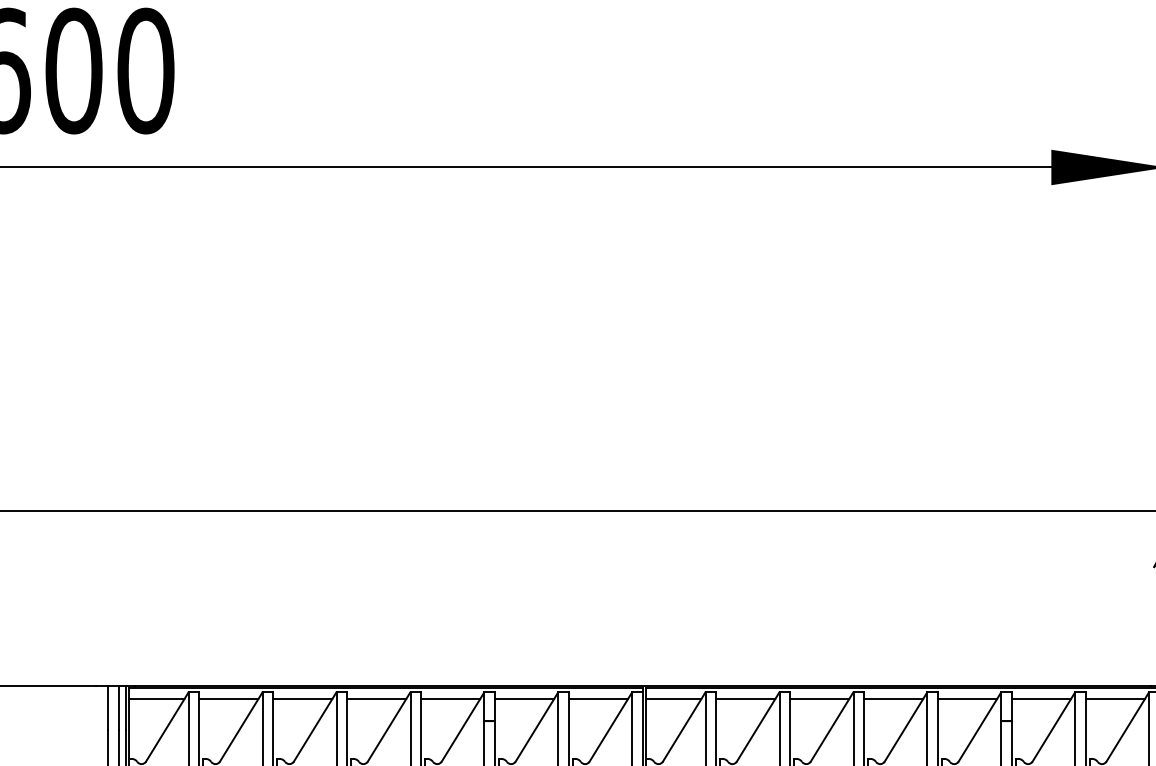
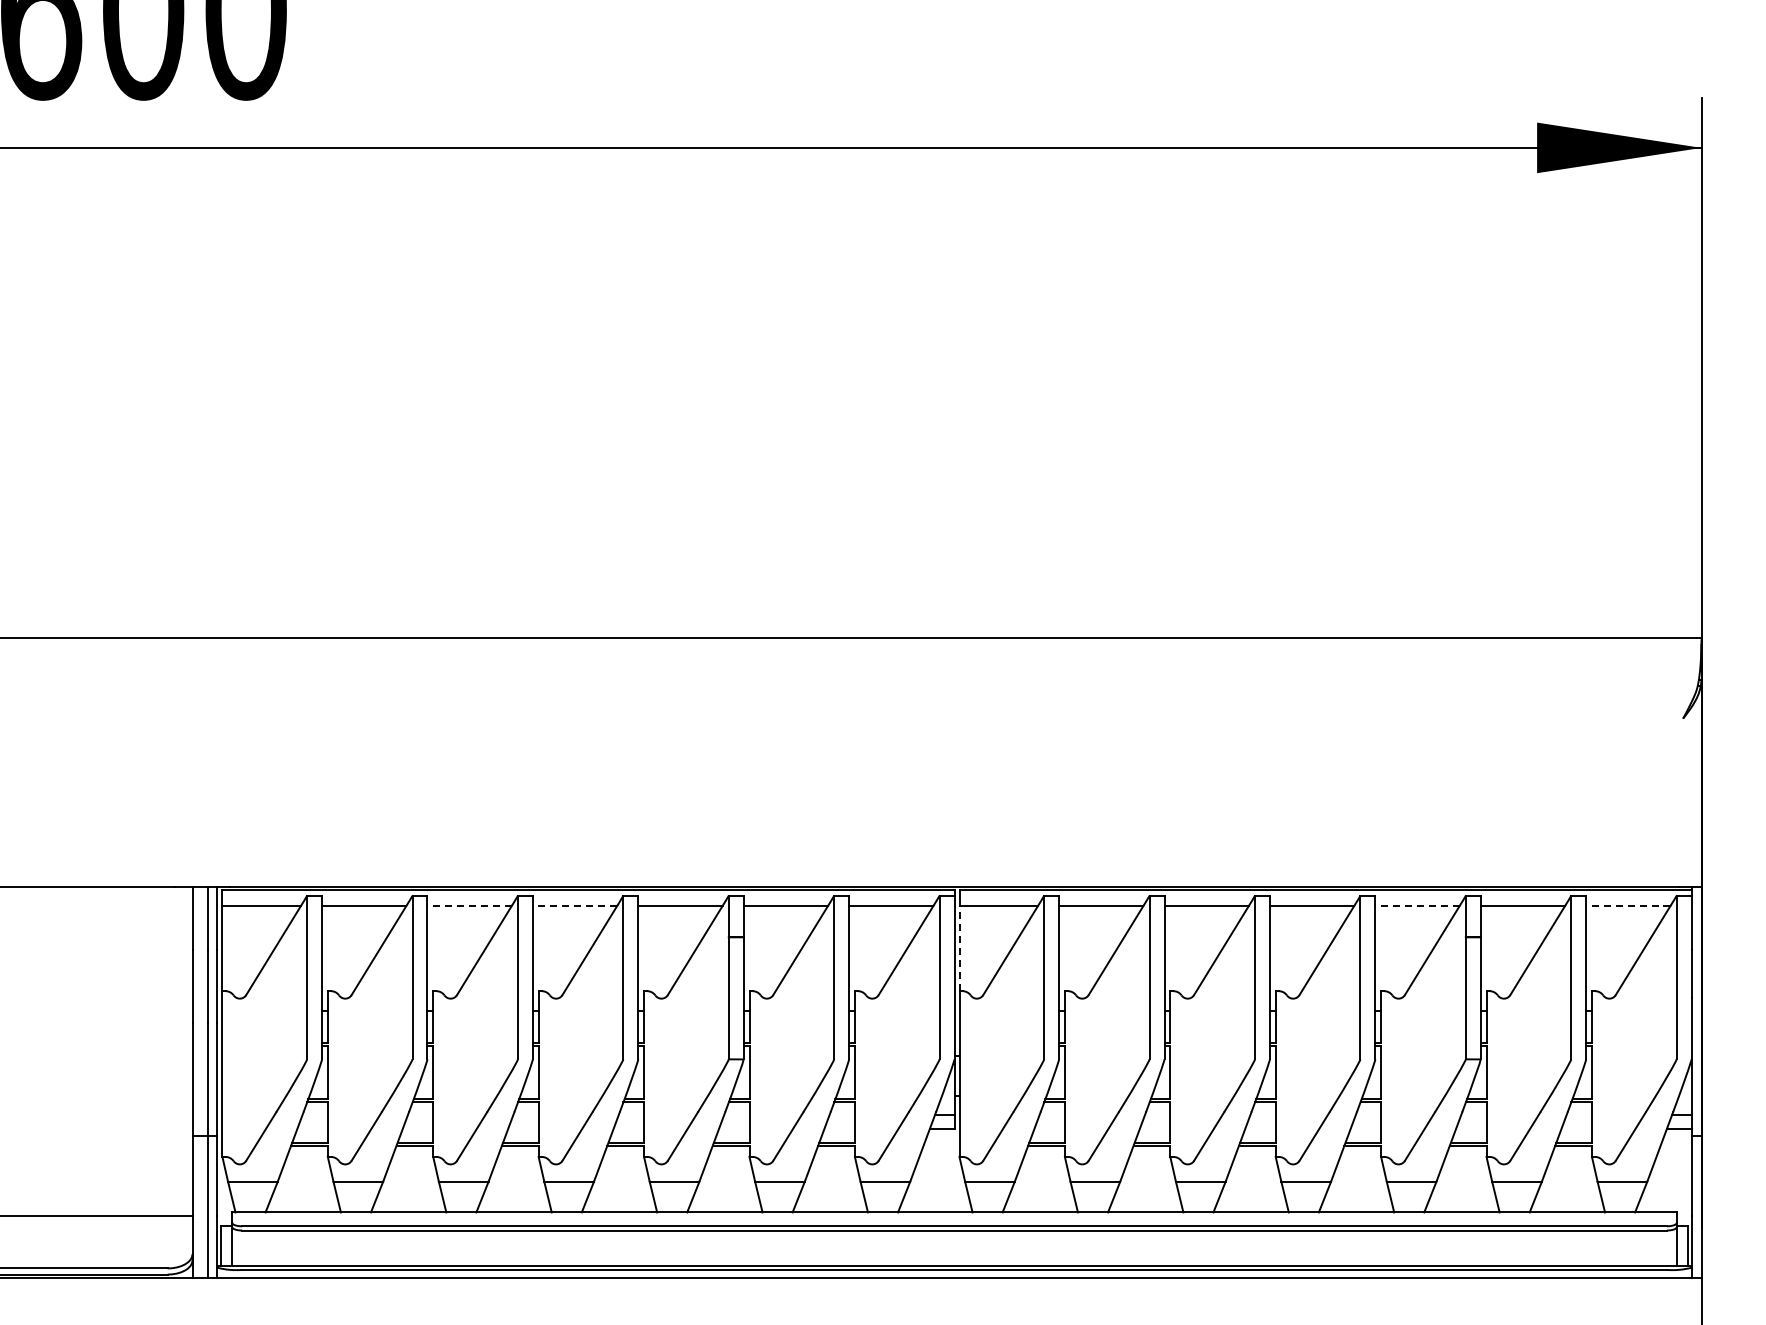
line: (302, 699) -> (469, 906), solid -> dashed
line: (376, 699) -> (574, 906), solid -> dashed
line: (966, 699) -> (1416, 906), solid -> dashed
line: (1114, 699) -> (1627, 906), solid -> dashed
line: (646, 728) -> (959, 948), solid -> dashed

